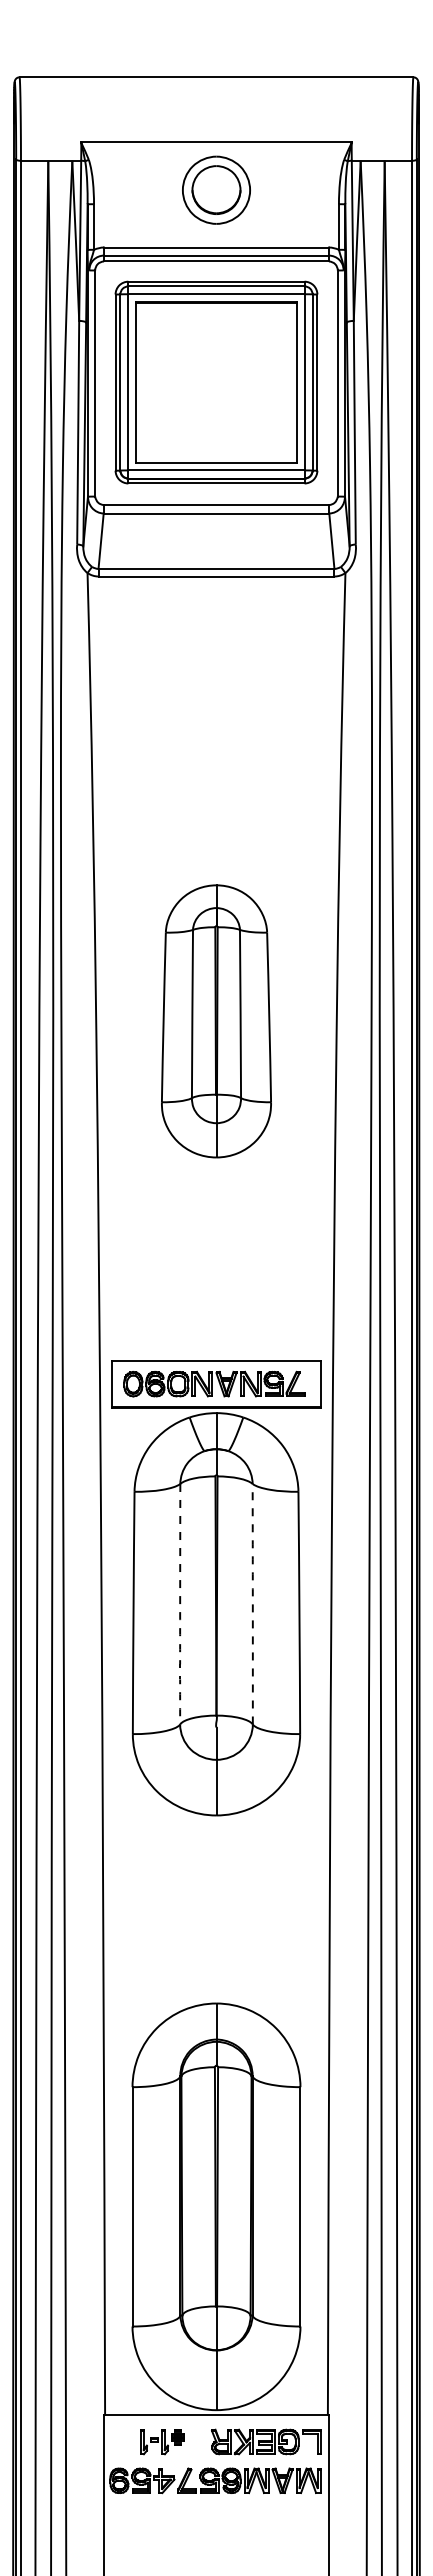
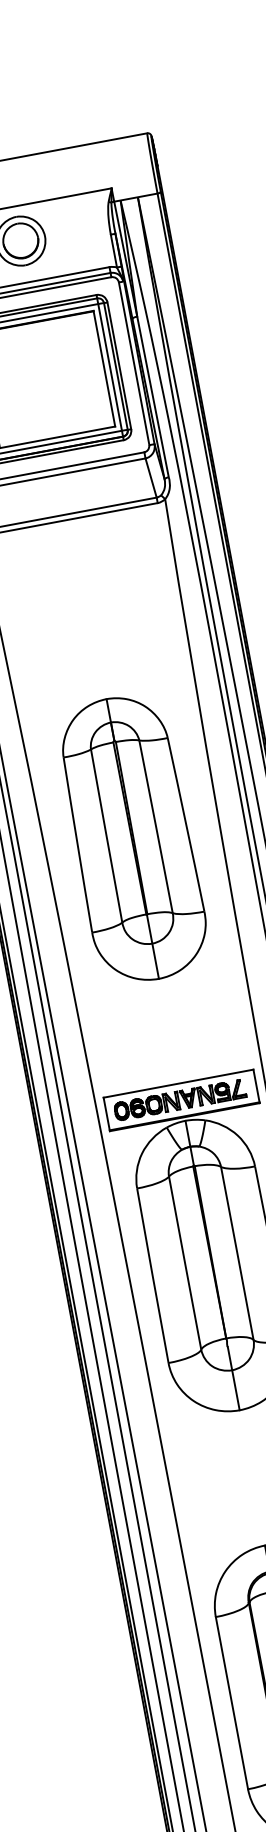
part: (216, 1021) -> (132, 839), size x1.43
arc: (180, 1604) -> (185, 1263), dashed -> solid
arc: (252, 1604) -> (237, 1253), dashed -> solid

